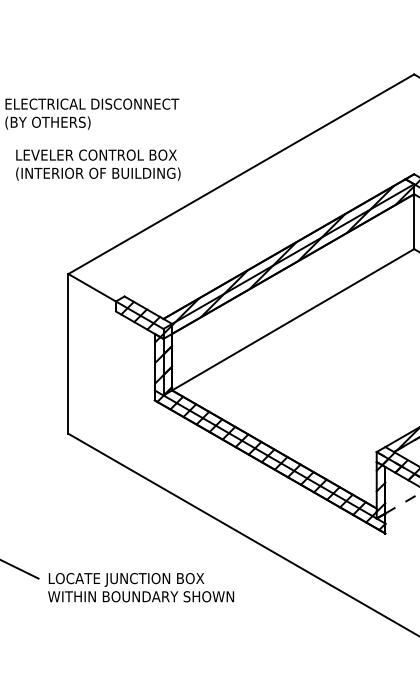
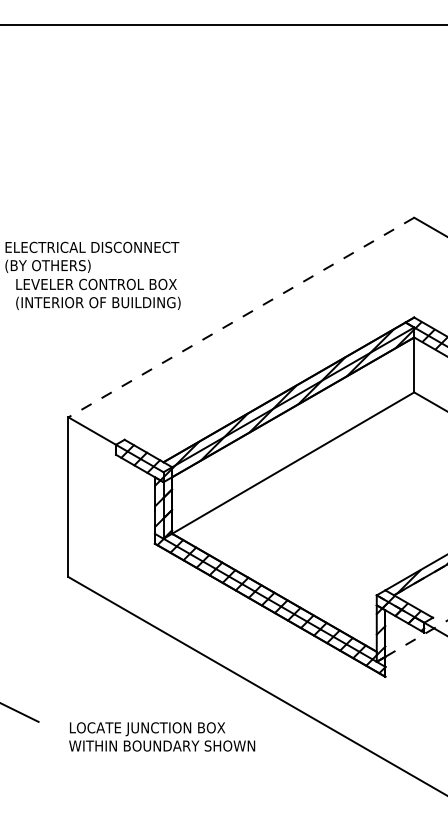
text: (98, 164) -> (98, 293), moved
line: (241, 174) -> (241, 317), solid -> dashed
text: (141, 587) -> (162, 736), moved

